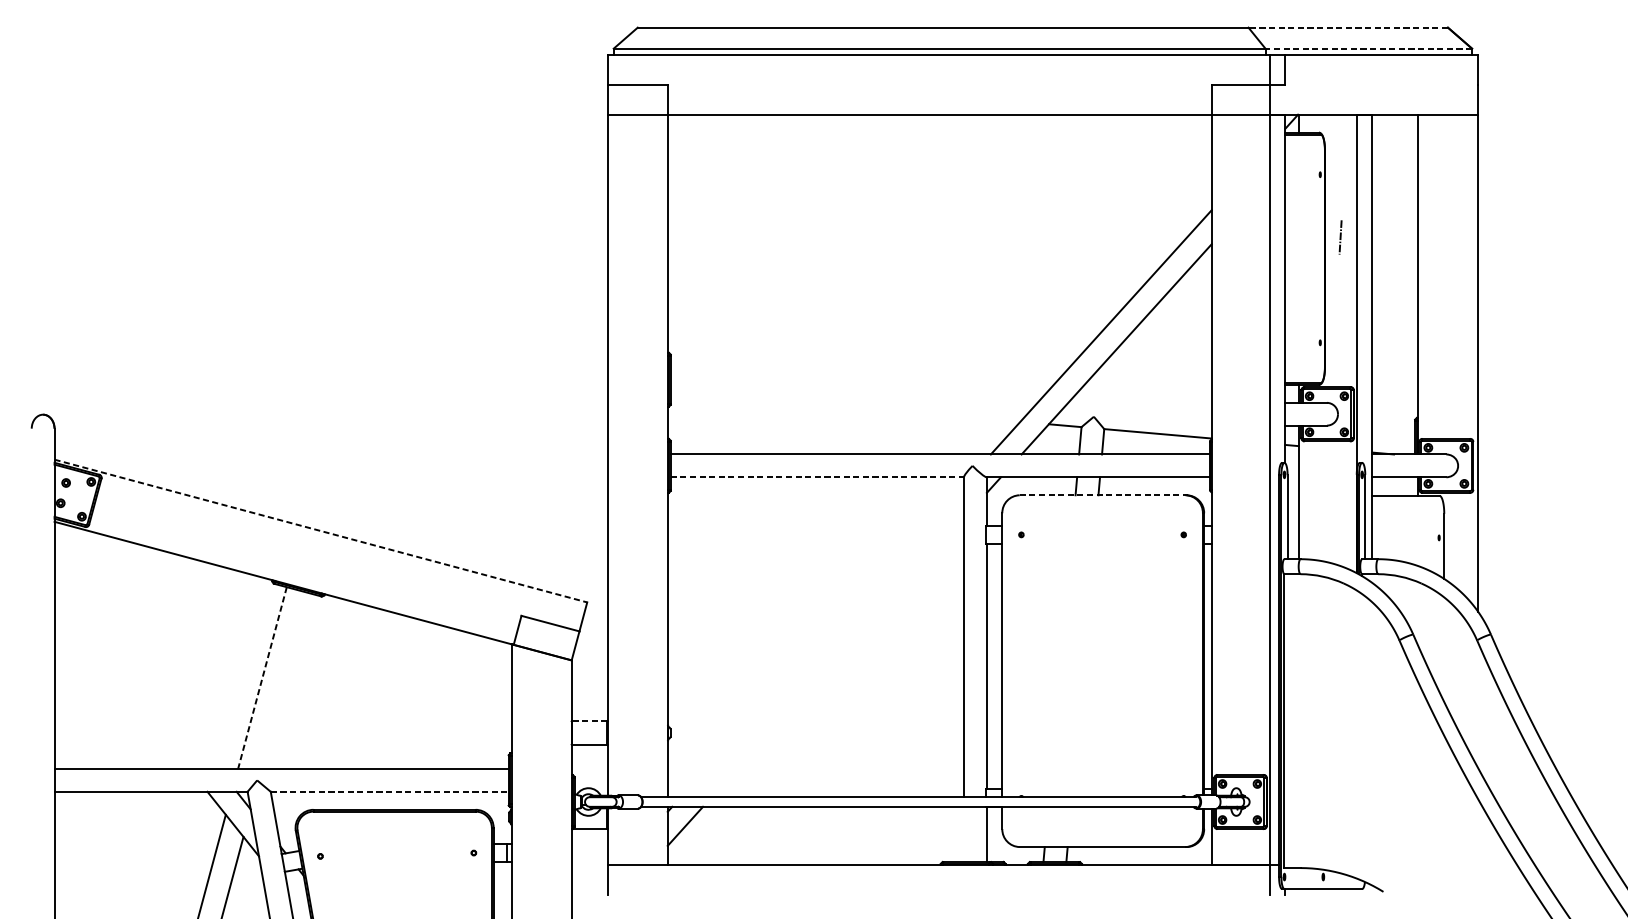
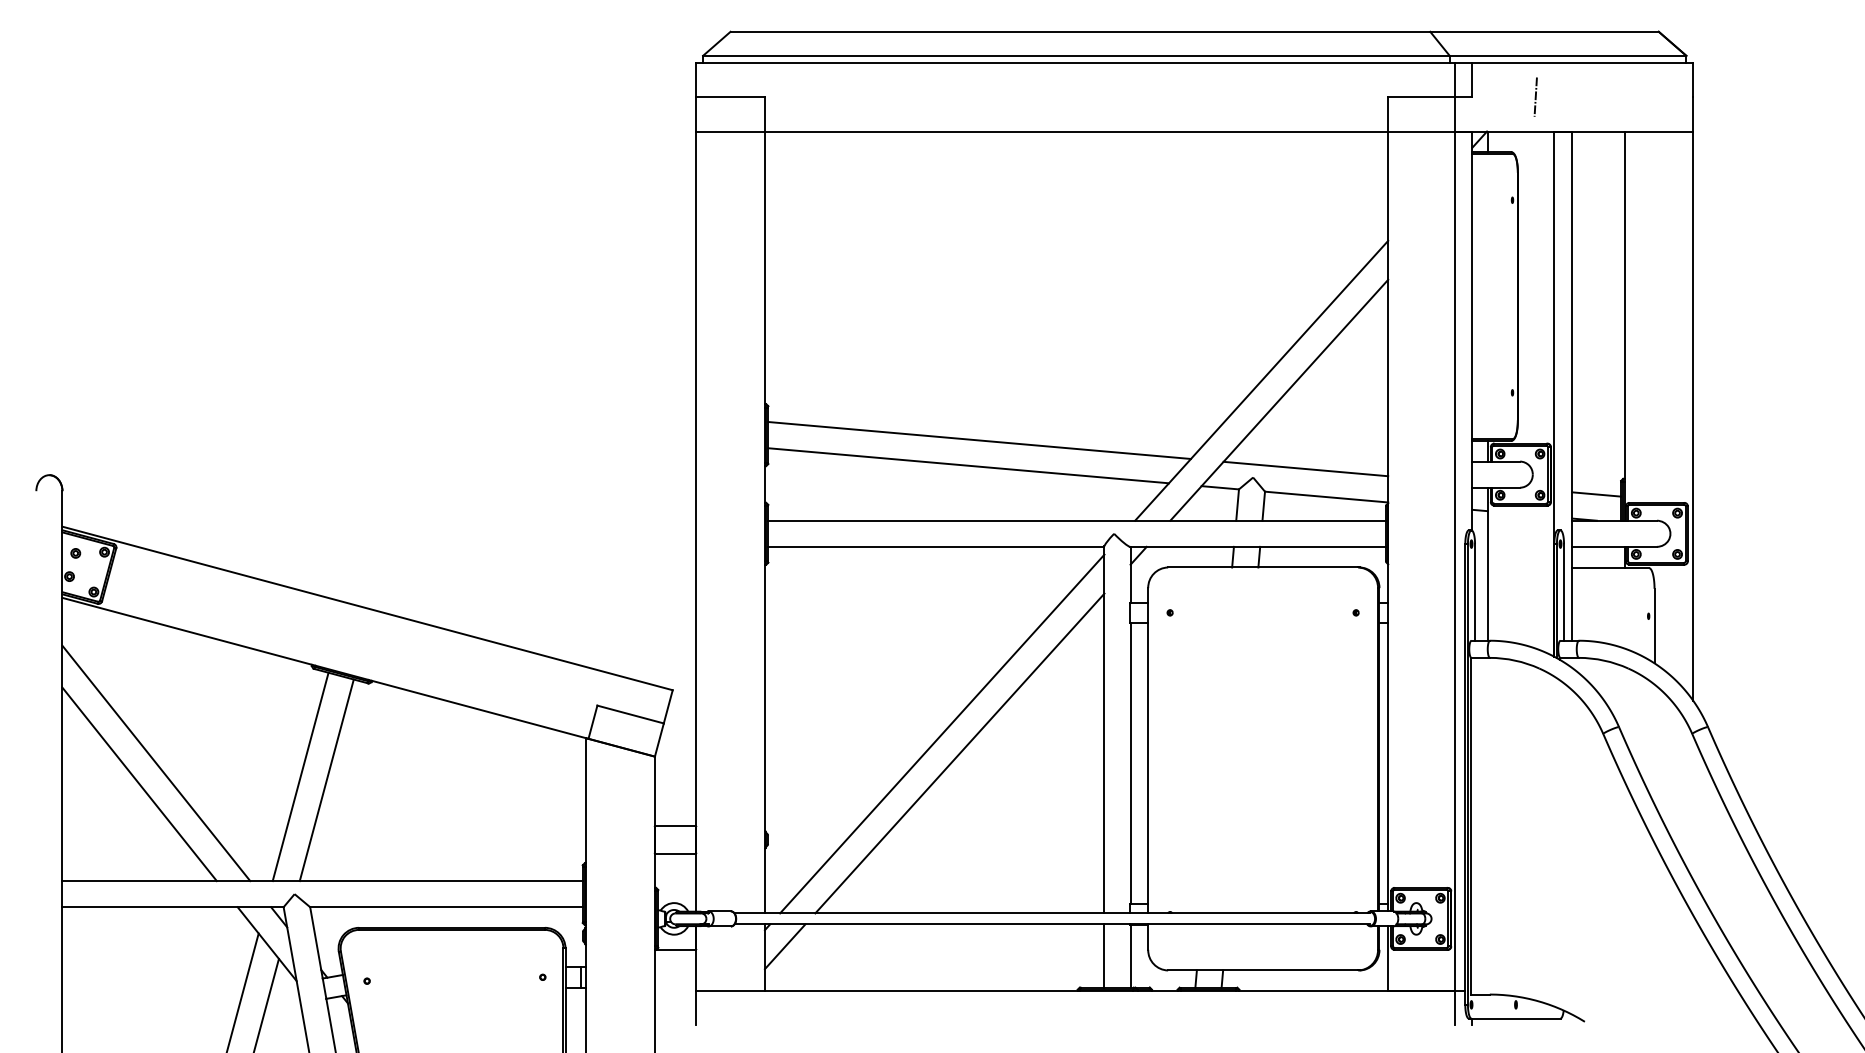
line: (1348, 27) -> (1544, 31), dashed -> solid
line: (1368, 48) -> (1567, 55), dashed -> solid
line: (1340, 236) -> (1535, 96), moved
line: (855, 384) -> (979, 440), added
line: (845, 406) -> (968, 465), added
line: (1139, 408) -> (1305, 468), added
line: (1393, 431) -> (1596, 494), added
line: (817, 476) -> (936, 546), dashed -> solid
line: (1102, 495) -> (1263, 567), dashed -> solid
line: (320, 531) -> (367, 608), dashed -> solid
line: (822, 640) -> (942, 733), added
line: (837, 657) -> (959, 753), added
line: (136, 666) -> (156, 763), added
line: (262, 677) -> (300, 776), dashed -> solid
line: (285, 681) -> (326, 780), added
line: (121, 684) -> (139, 784), added
line: (589, 721) -> (675, 826), dashed -> solid
line: (389, 792) -> (446, 907), dashed -> solid
line: (964, 833) -> (1104, 955), added

